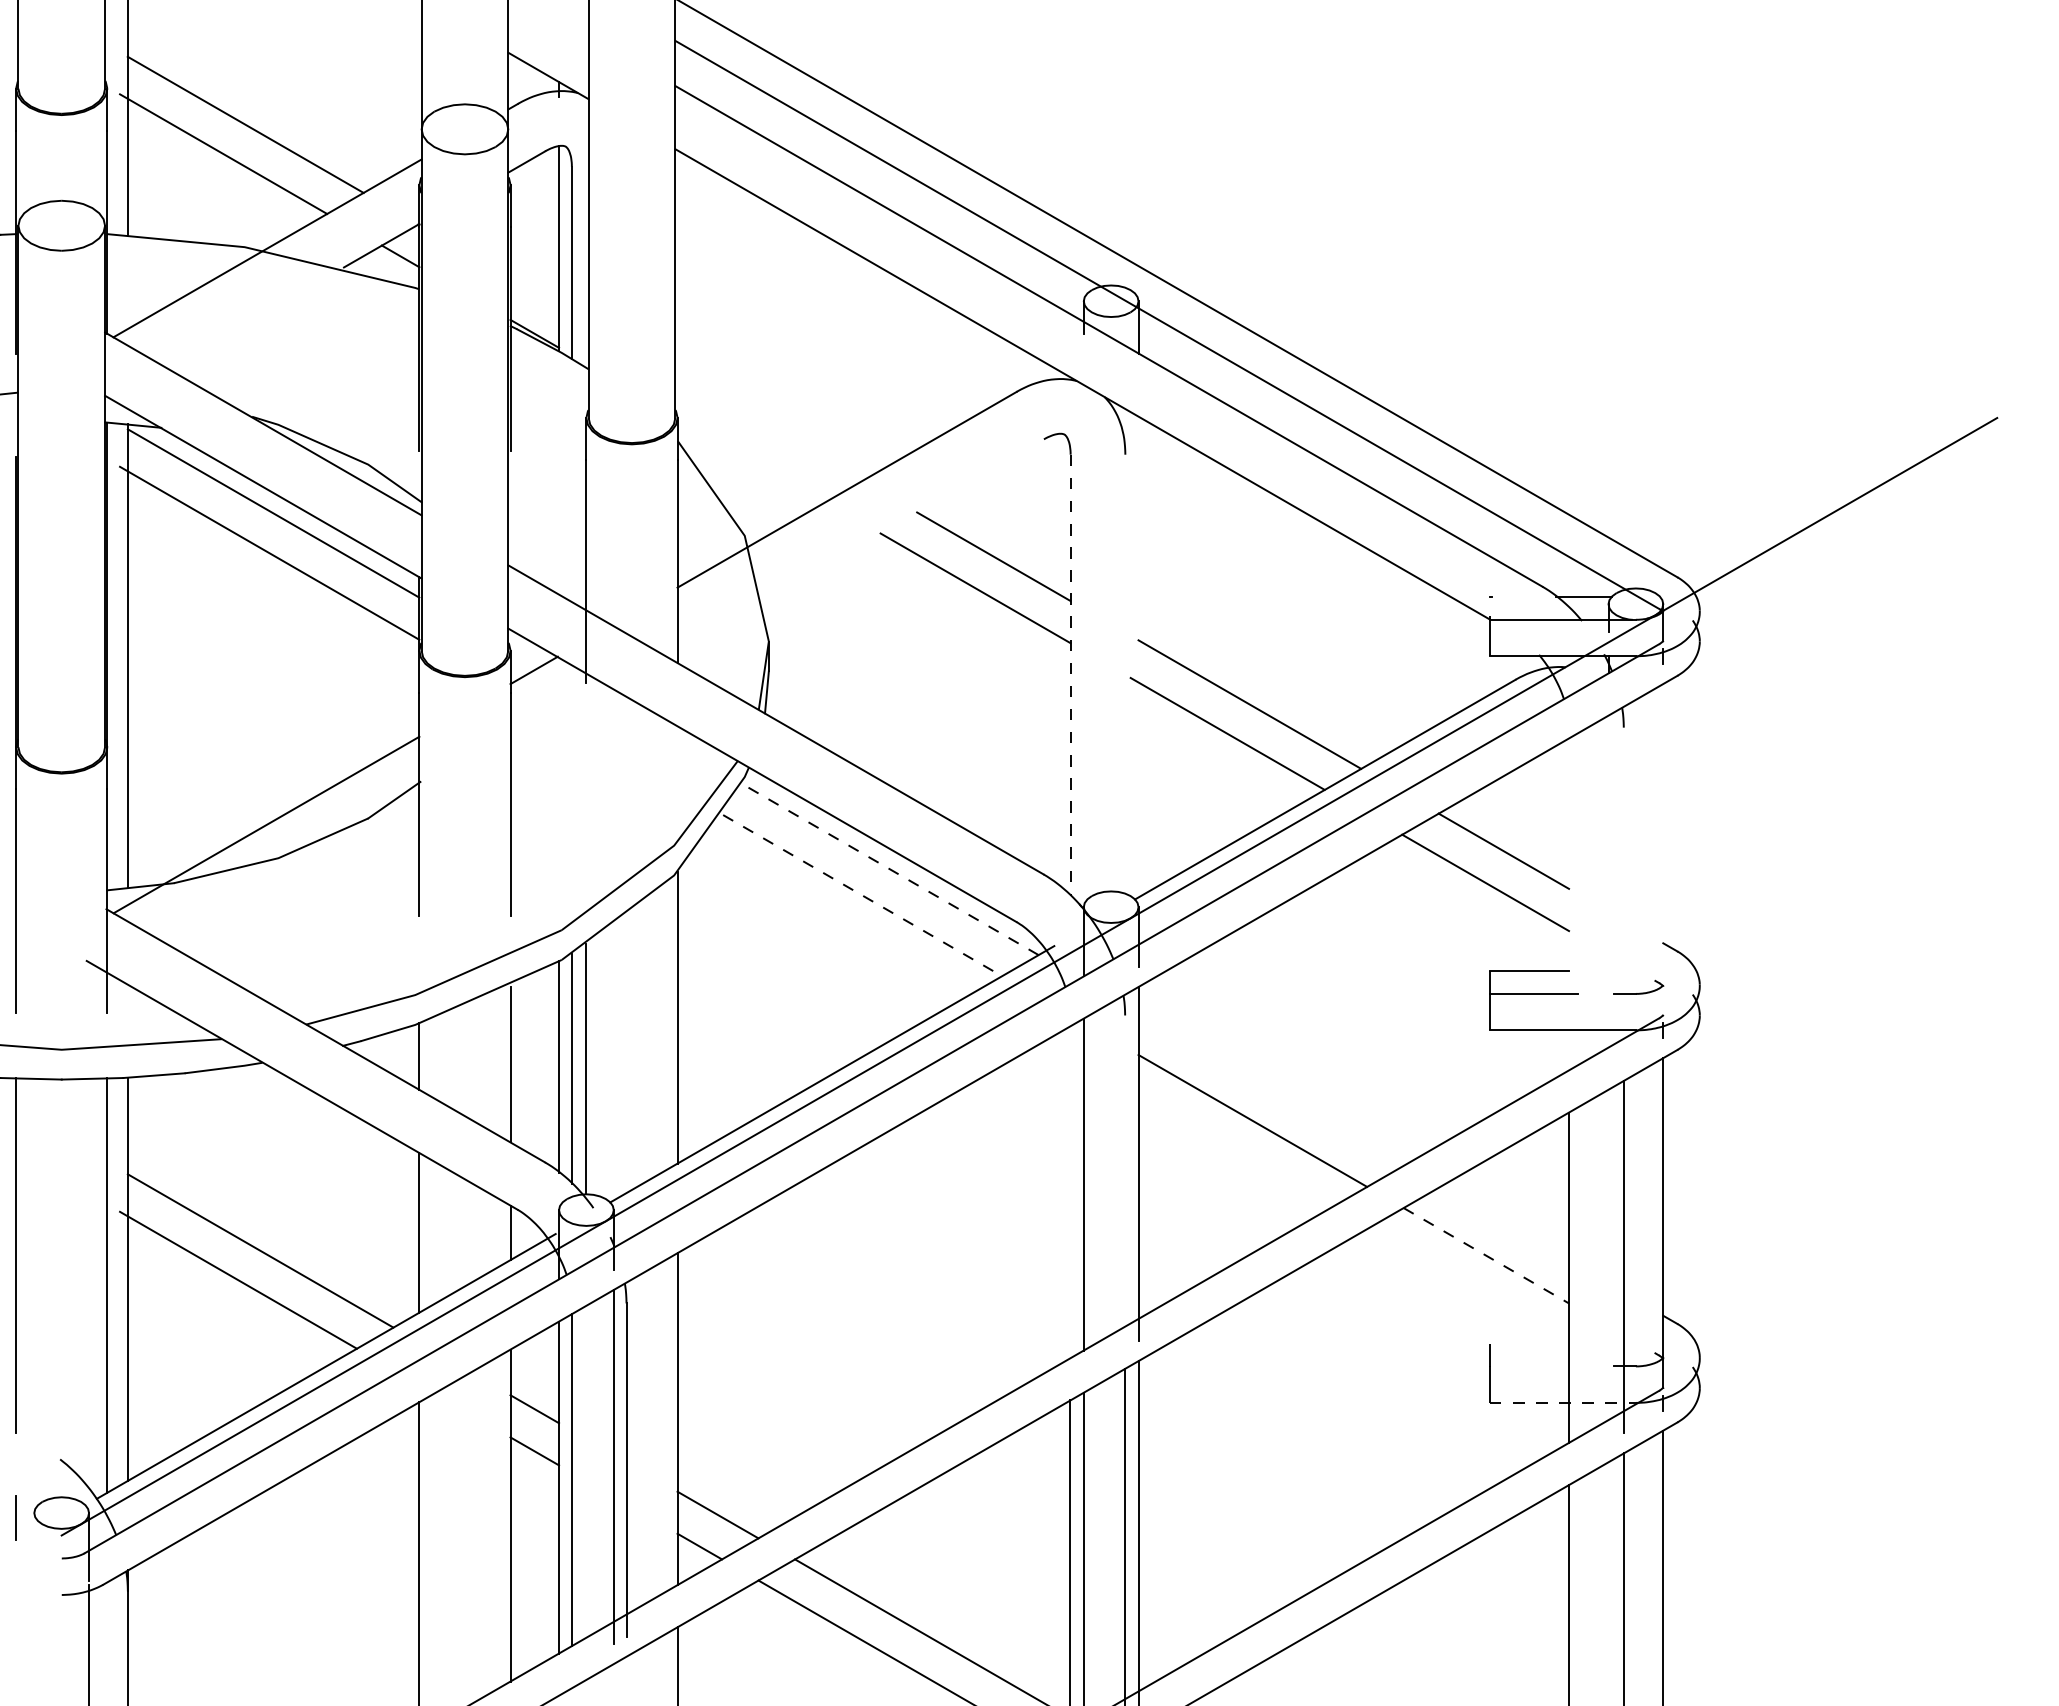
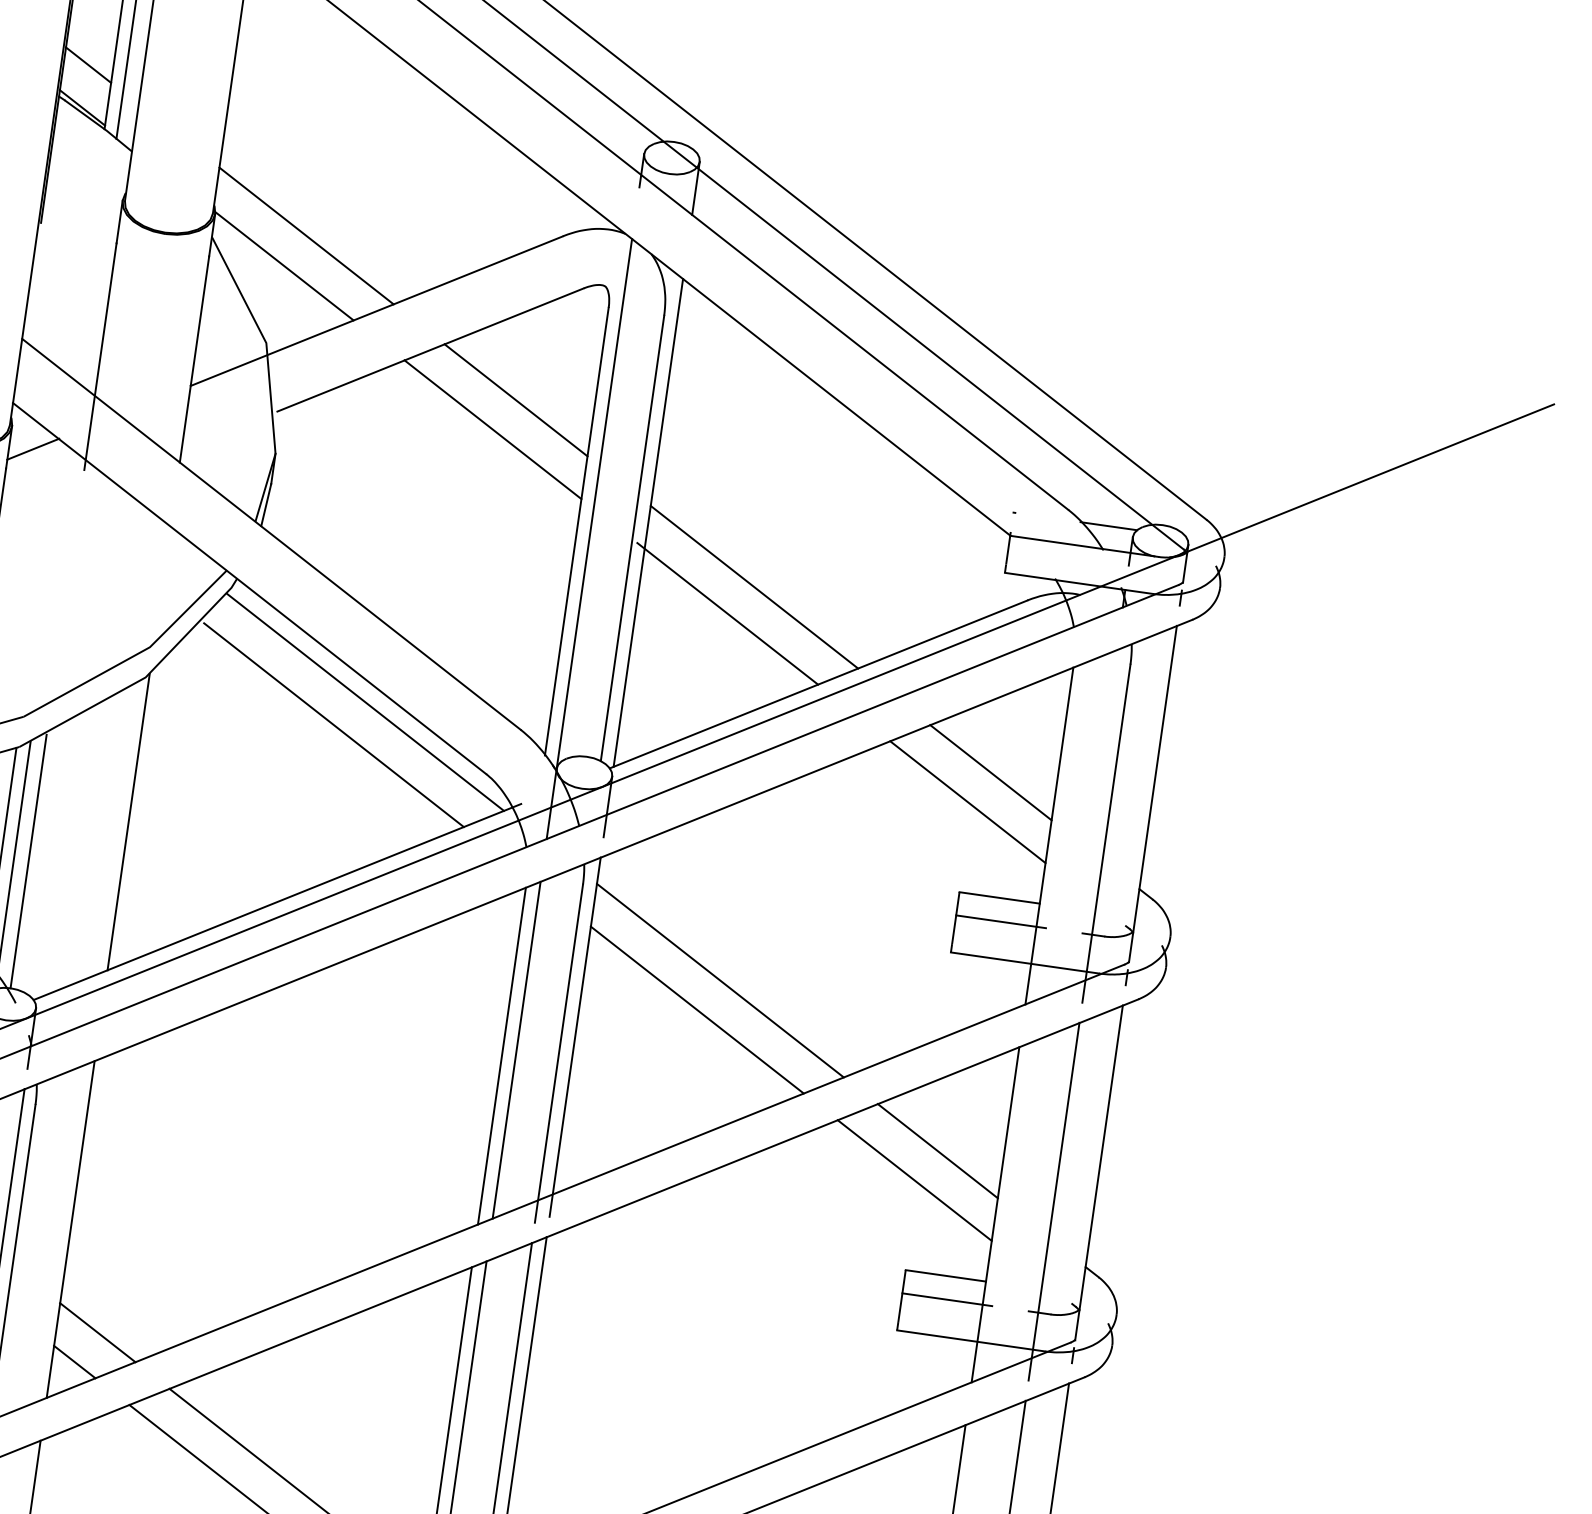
line: (534, 291) -> (88, 64), added
line: (768, 426) -> (306, 235), added
line: (751, 458) -> (284, 265), added
line: (903, 519) -> (429, 349), added
line: (1083, 646) -> (594, 504), added
line: (1138, 656) -> (648, 522), added
line: (1125, 673) -> (632, 537), added
line: (1070, 675) -> (576, 531), dashed -> solid
line: (1663, 849) -> (1153, 793), added
line: (889, 869) -> (365, 702), dashed -> solid
line: (1623, 893) -> (1106, 832), added
line: (863, 895) -> (334, 725), dashed -> solid
line: (1569, 904) -> (1049, 836), added
line: (1270, 1088) -> (719, 979), added
line: (1125, 1181) -> (559, 1053), added
line: (1070, 1192) -> (502, 1056), added
line: (1504, 1223) -> (937, 1150), added
line: (1486, 1255) -> (914, 1180), dashed -> solid
line: (1529, 1343) -> (945, 1275), added
line: (1533, 1366) -> (946, 1299), added
line: (1562, 1402) -> (970, 1340), dashed -> solid

